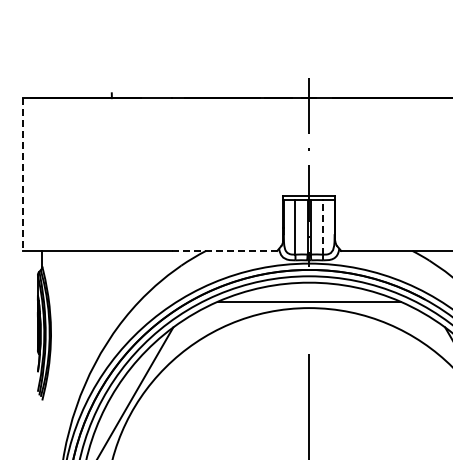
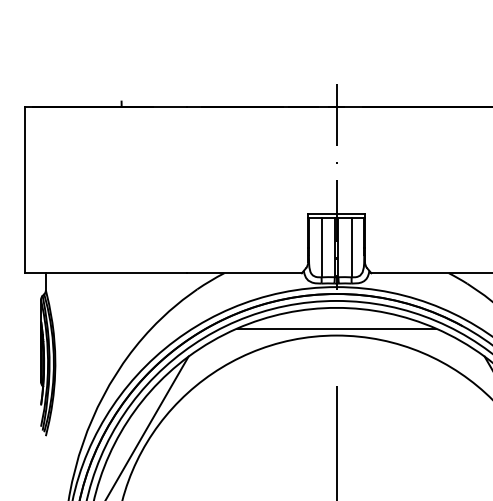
line: (23, 175) -> (25, 191), dashed -> solid
line: (323, 226) -> (352, 246), dashed -> solid
line: (224, 250) -> (244, 272), dashed -> solid

